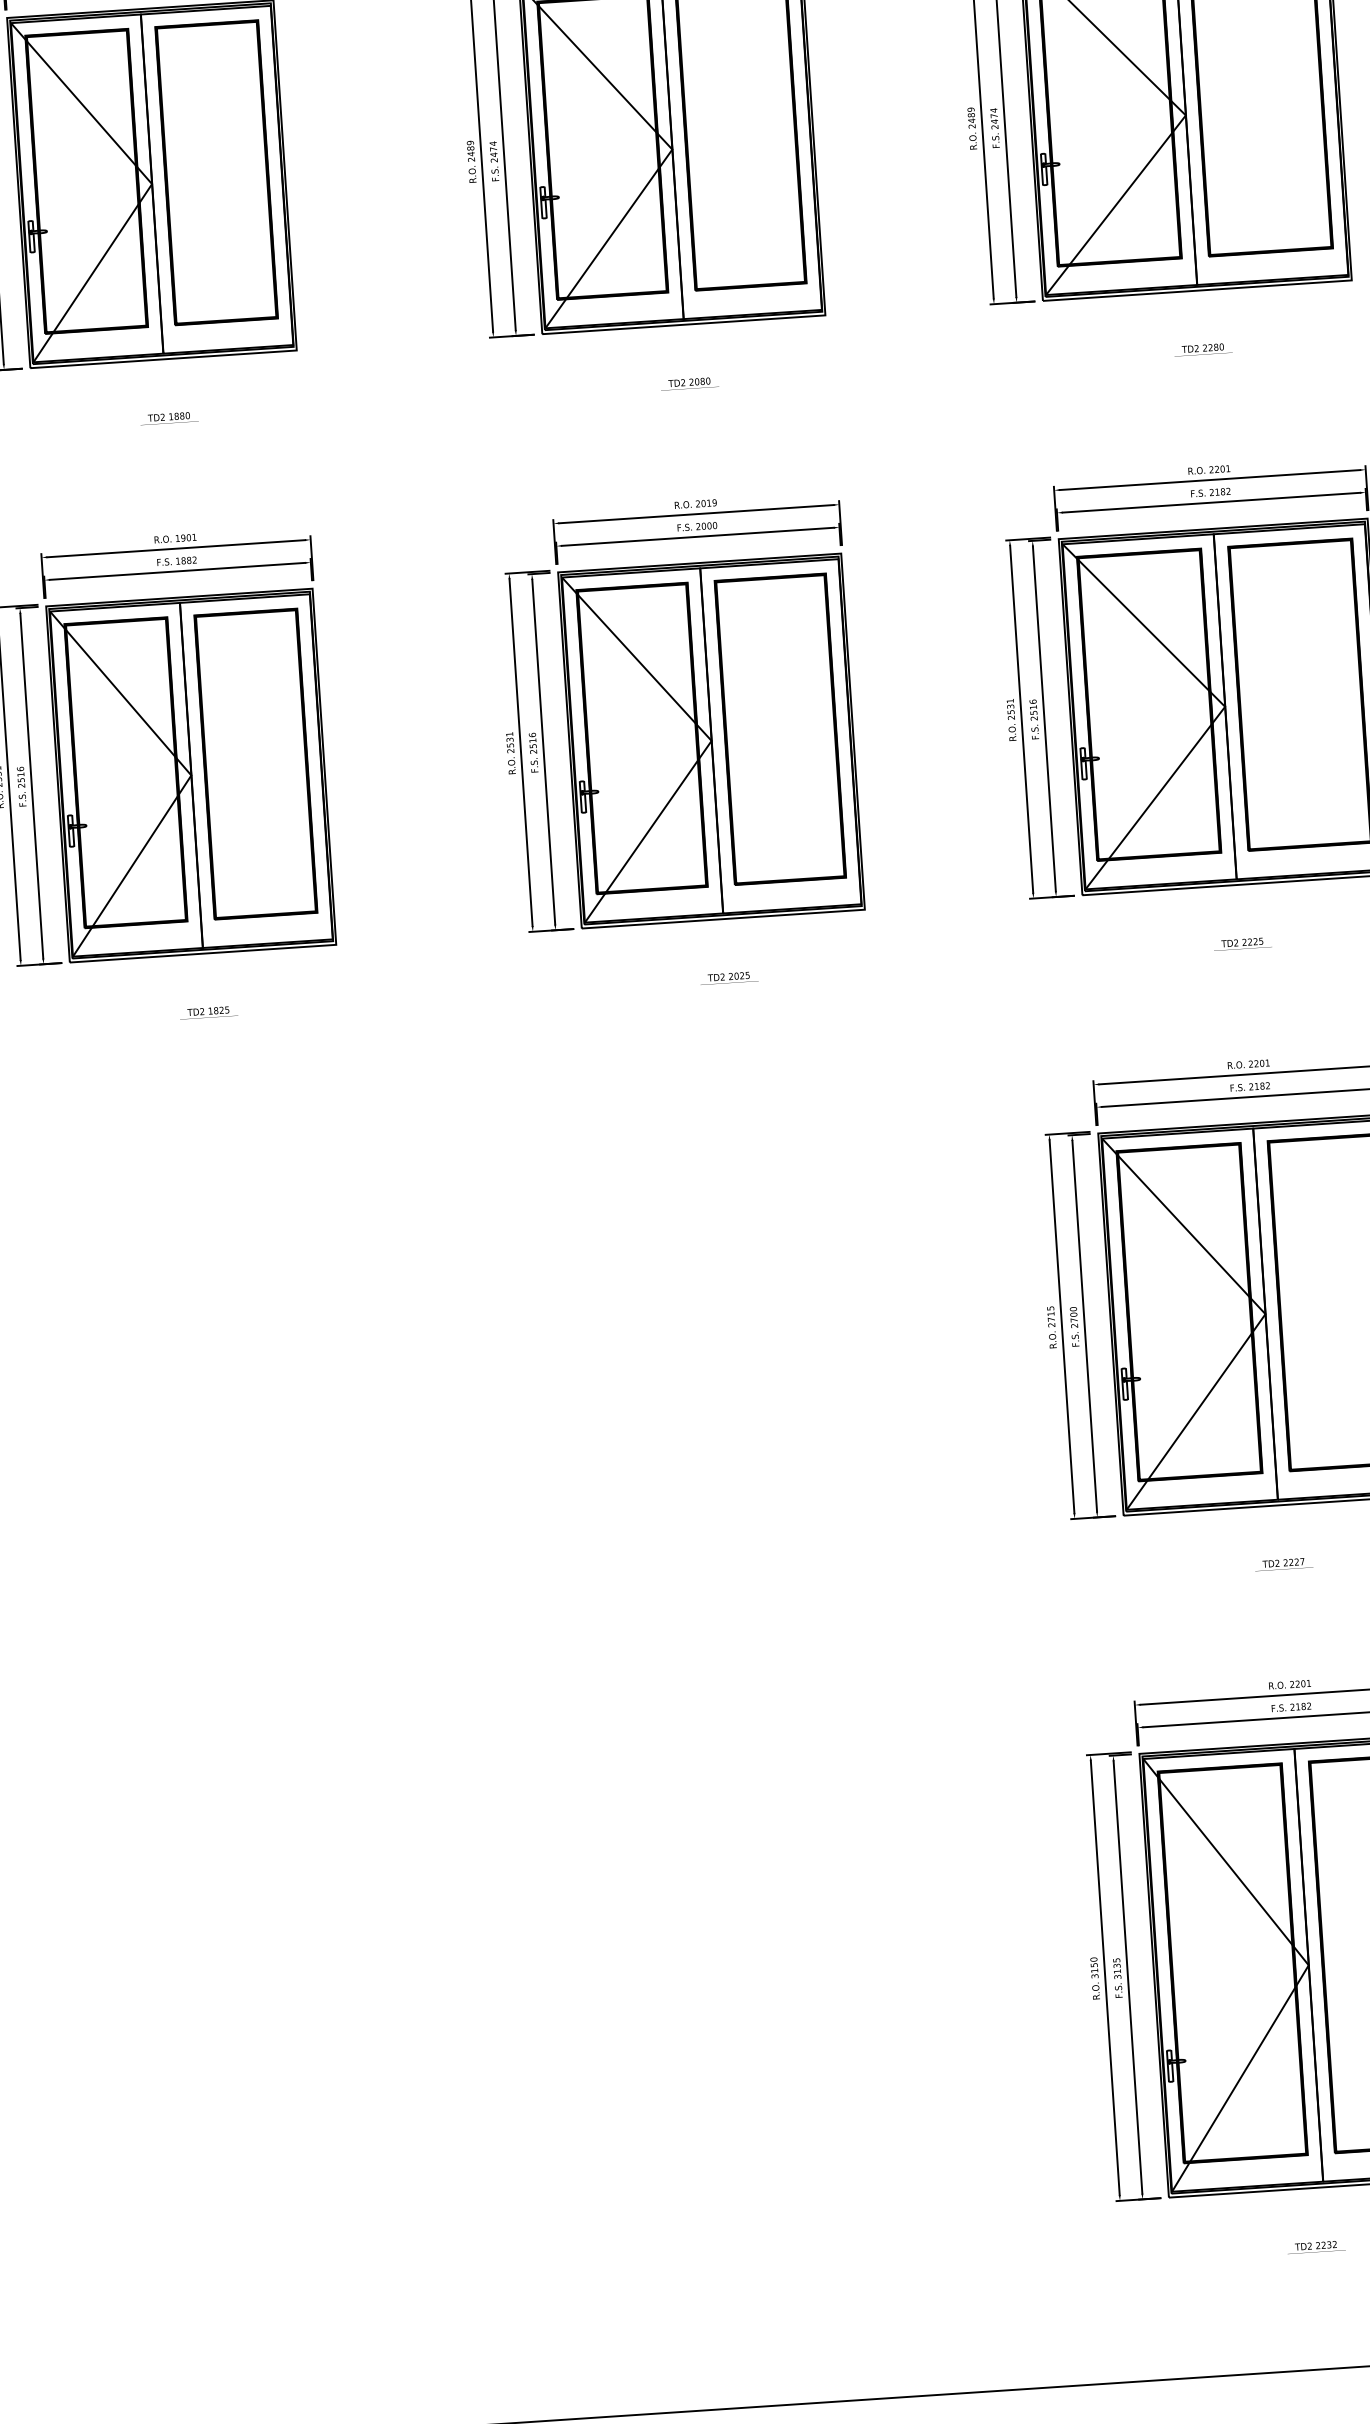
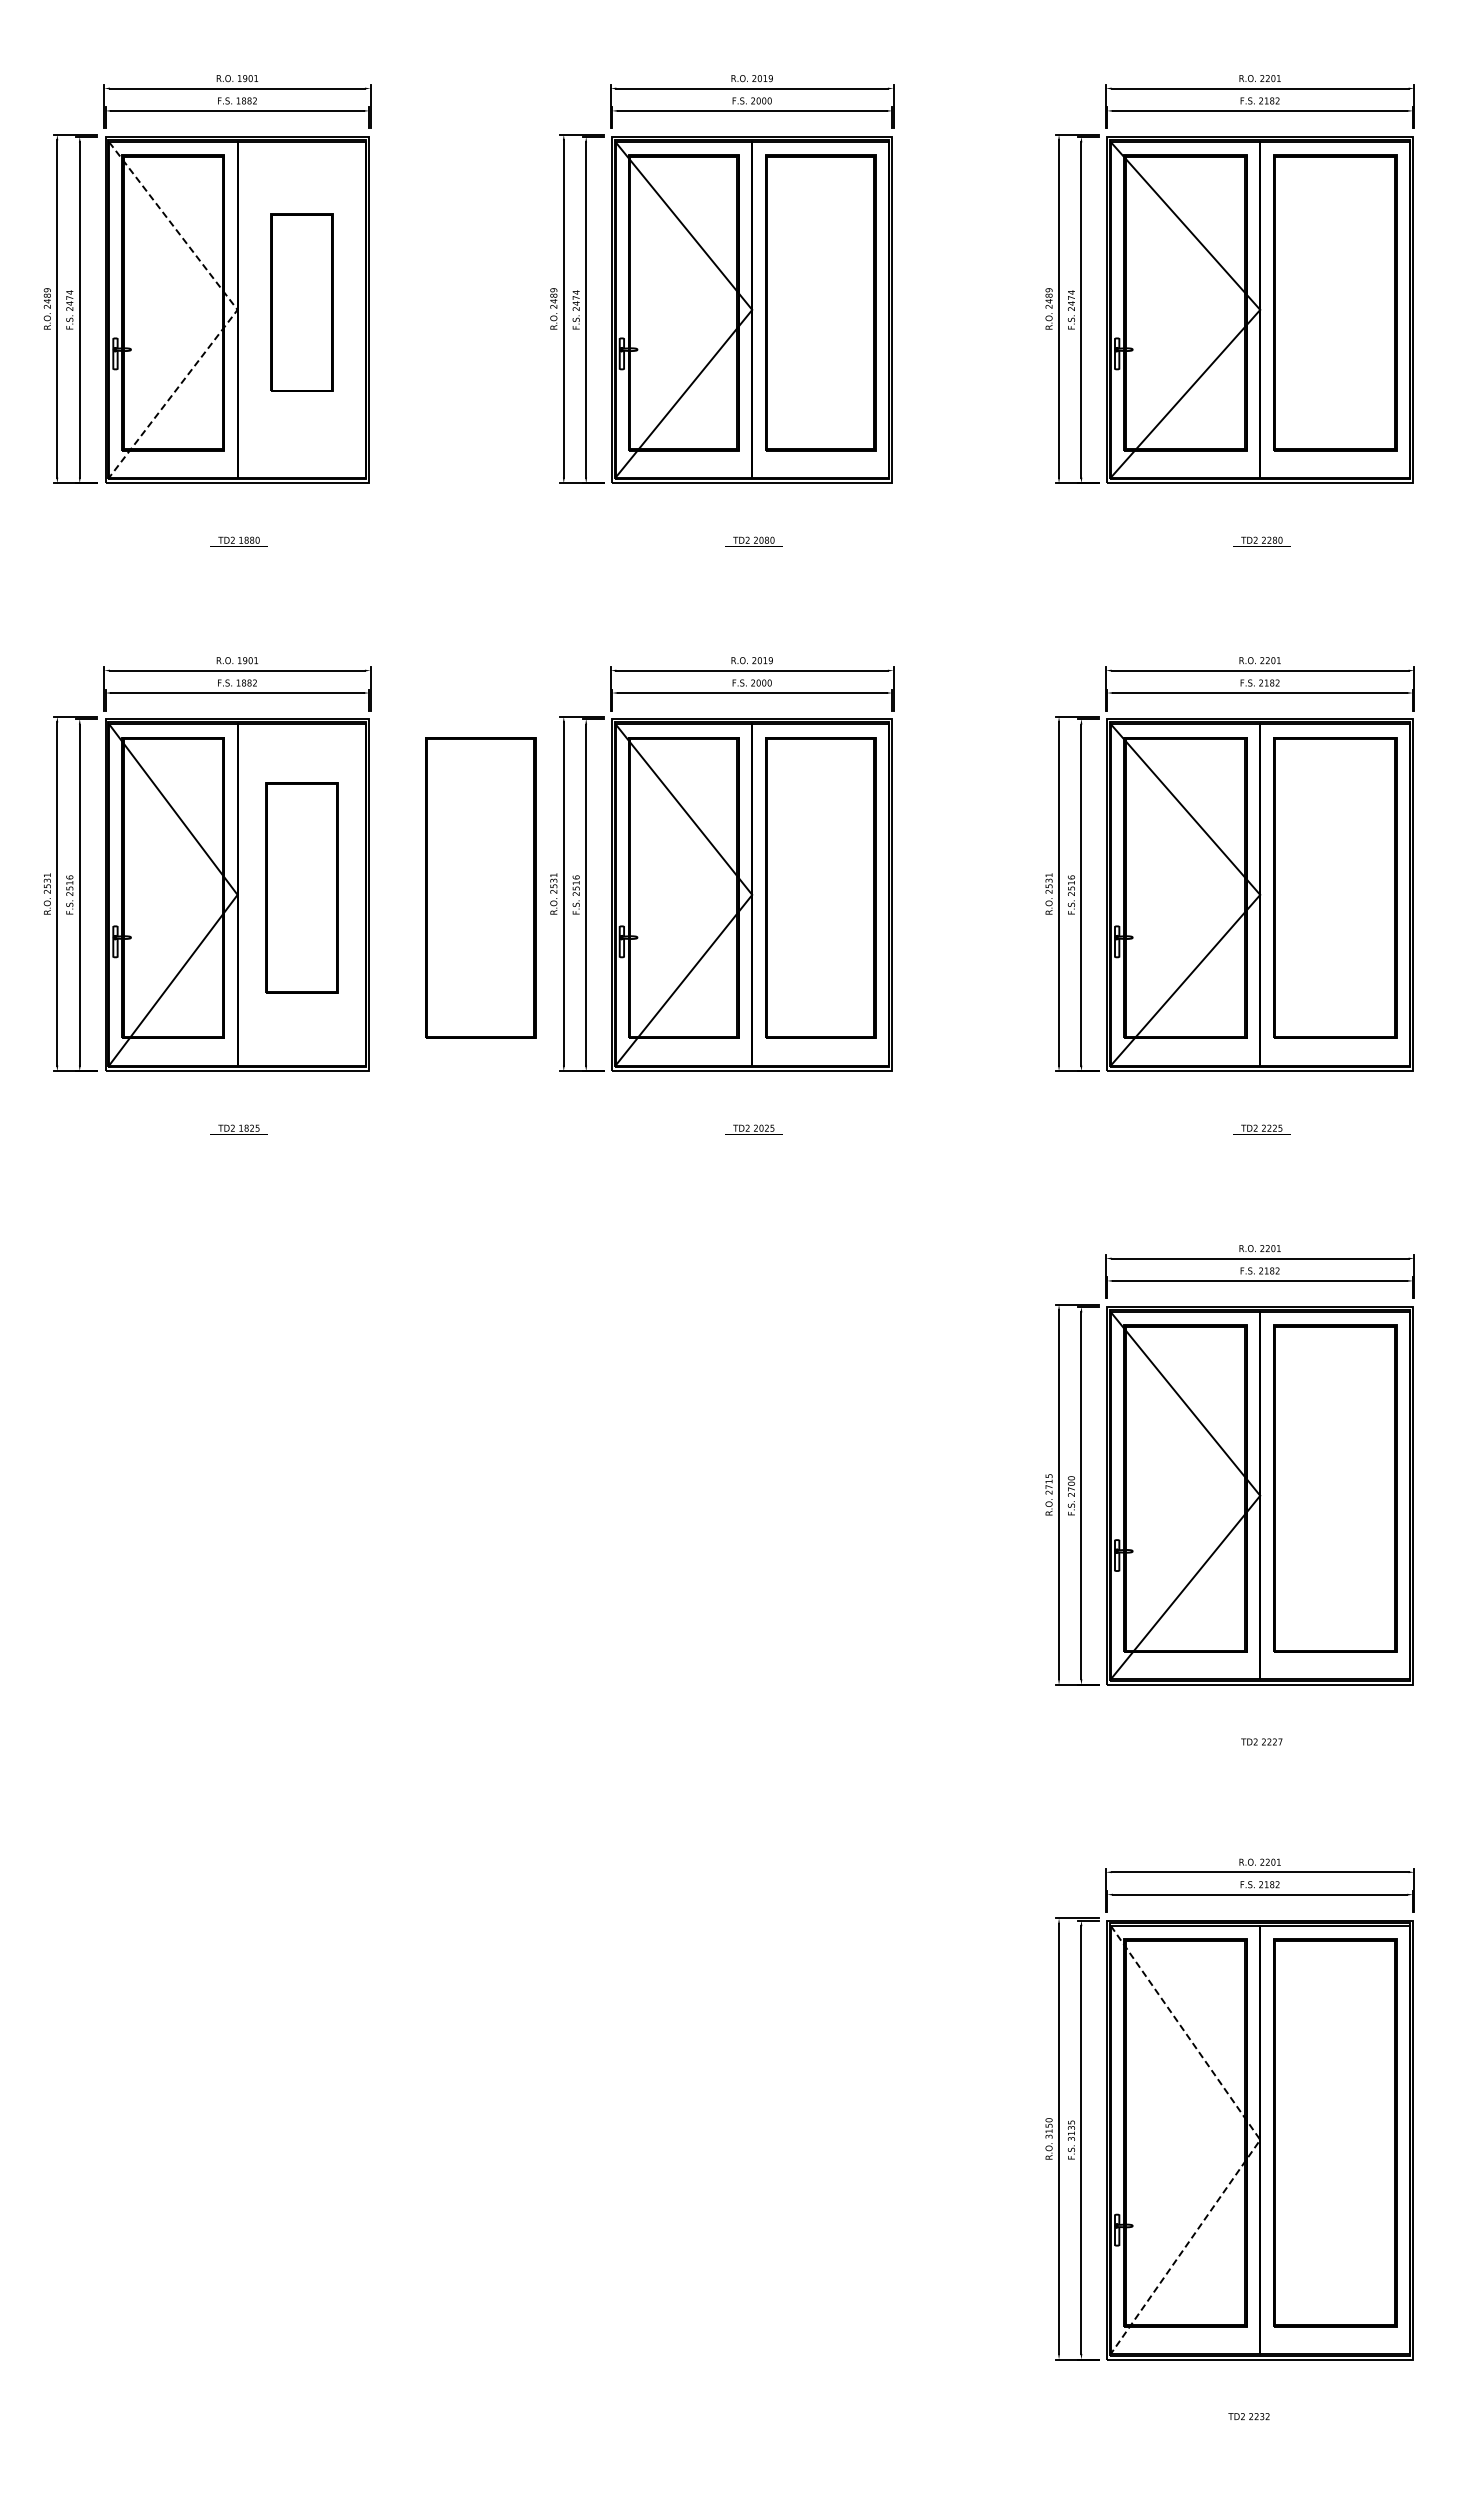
part: (216, 172) -> (301, 302), size x0.6
line: (151, 183) -> (237, 309), solid -> dashed
part: (436, 751) -> (480, 887), added
part: (255, 763) -> (301, 887), size x0.7
line: (1308, 1964) -> (1260, 2139), solid -> dashed

